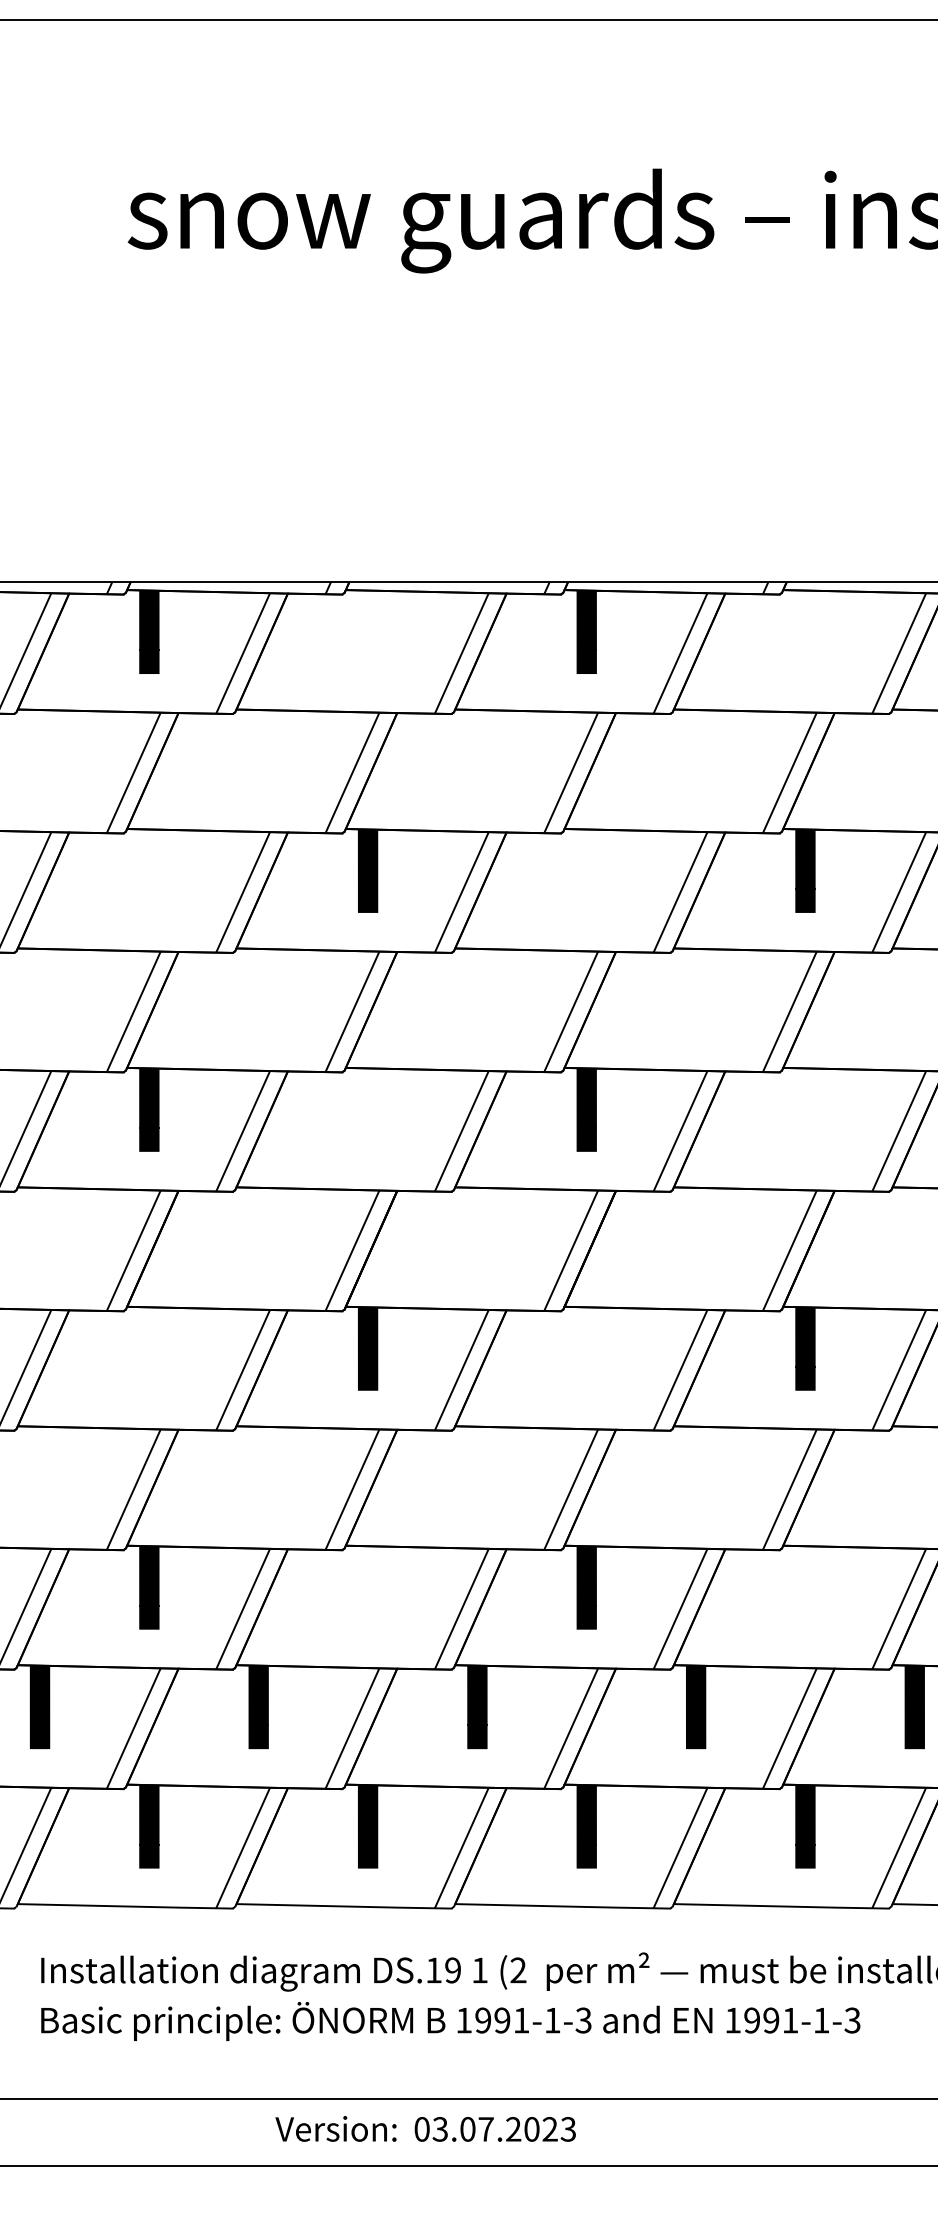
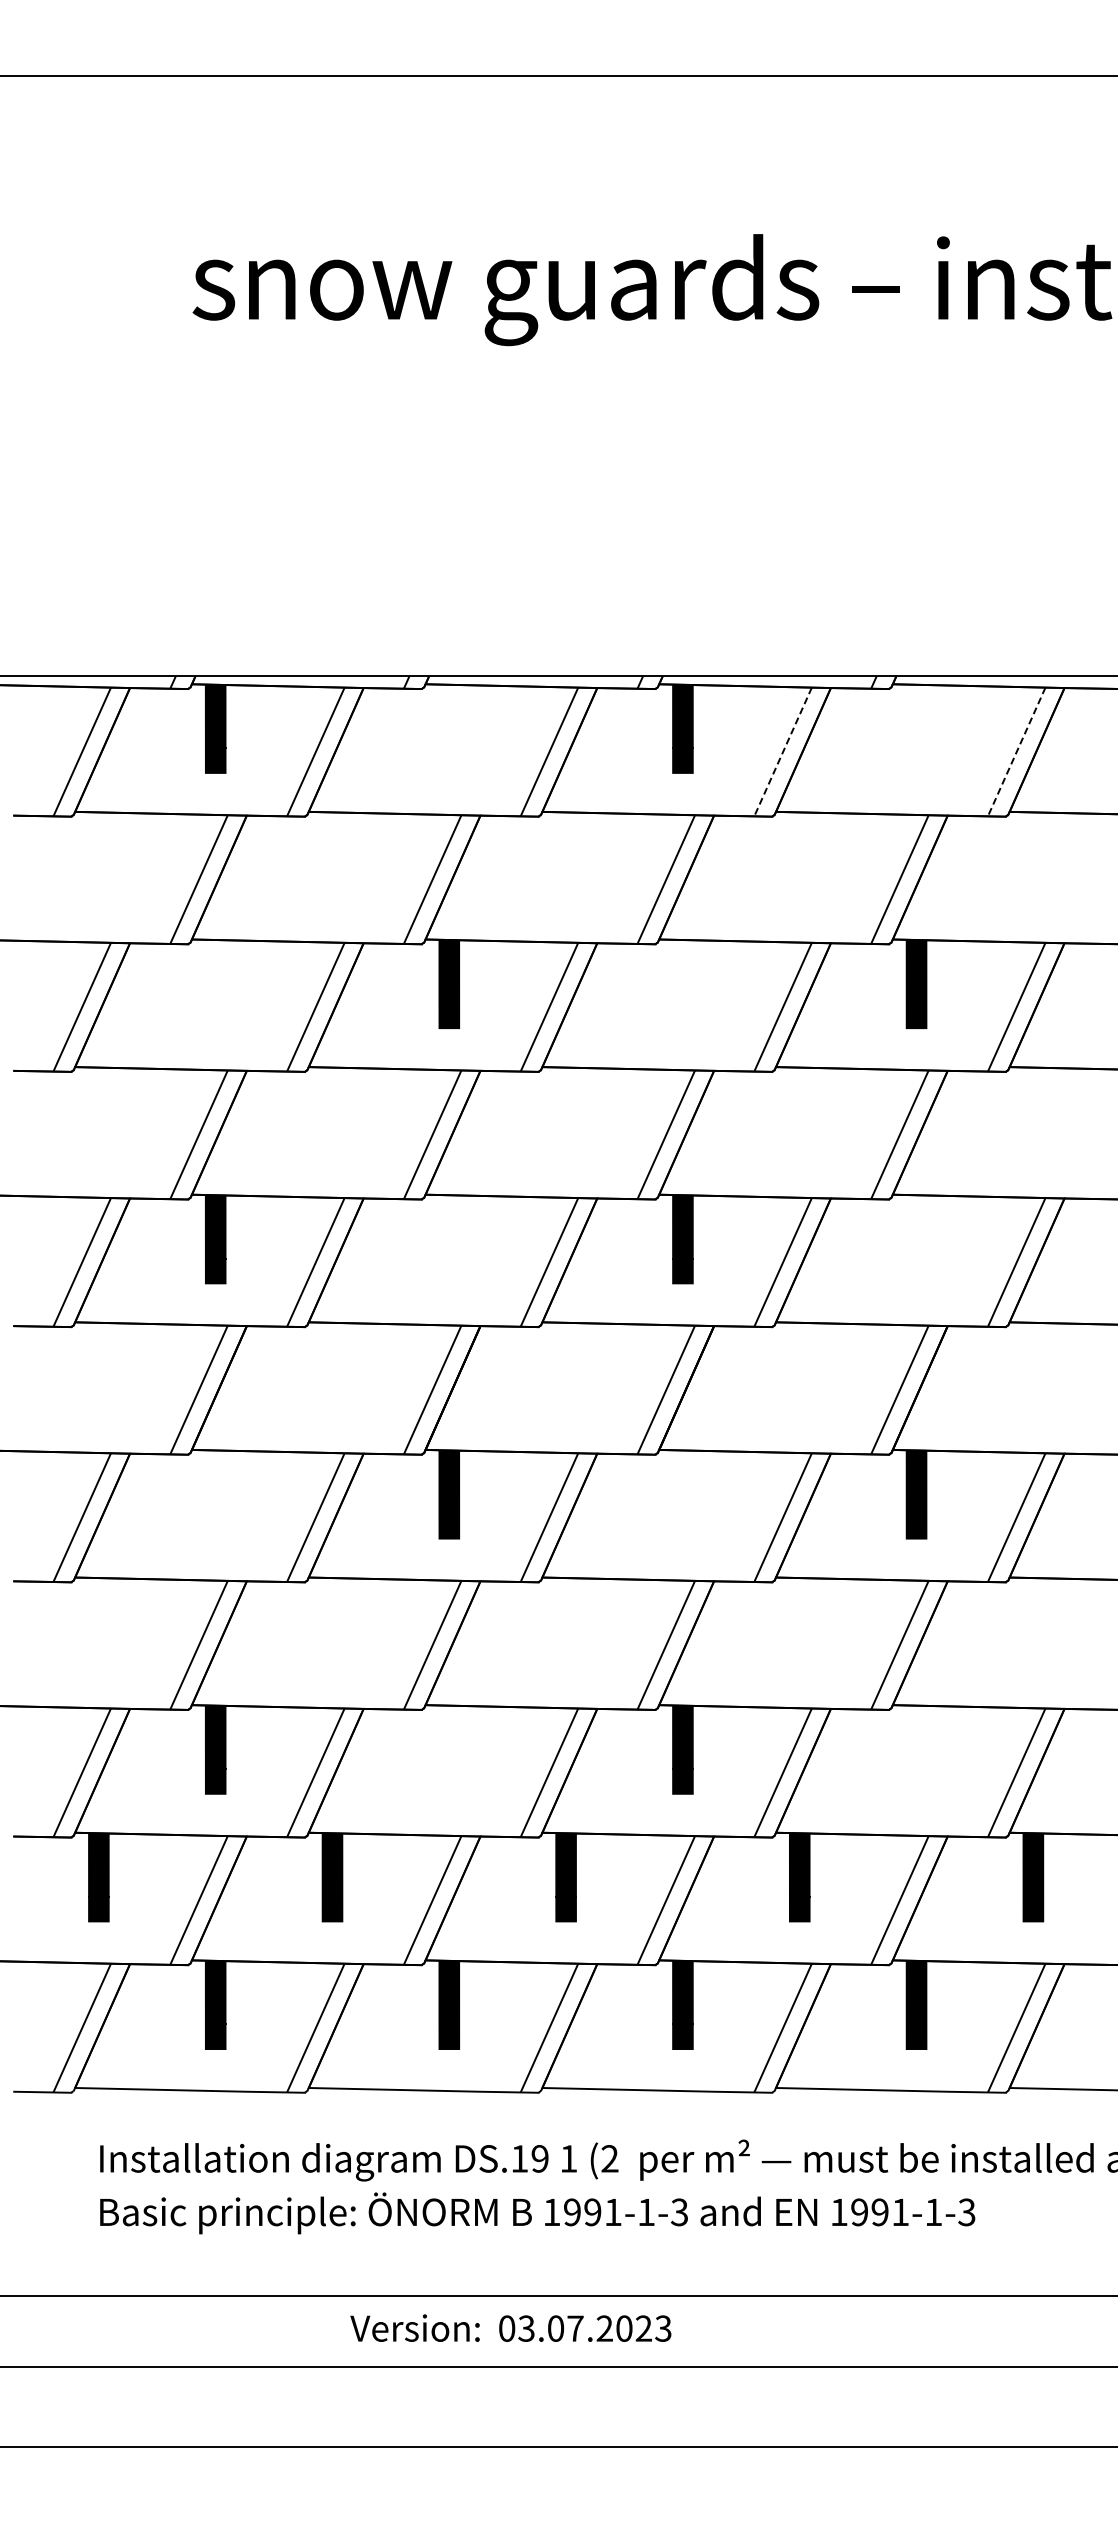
line: (680, 653) -> (783, 751), solid -> dashed
line: (899, 653) -> (1016, 751), solid -> dashed

